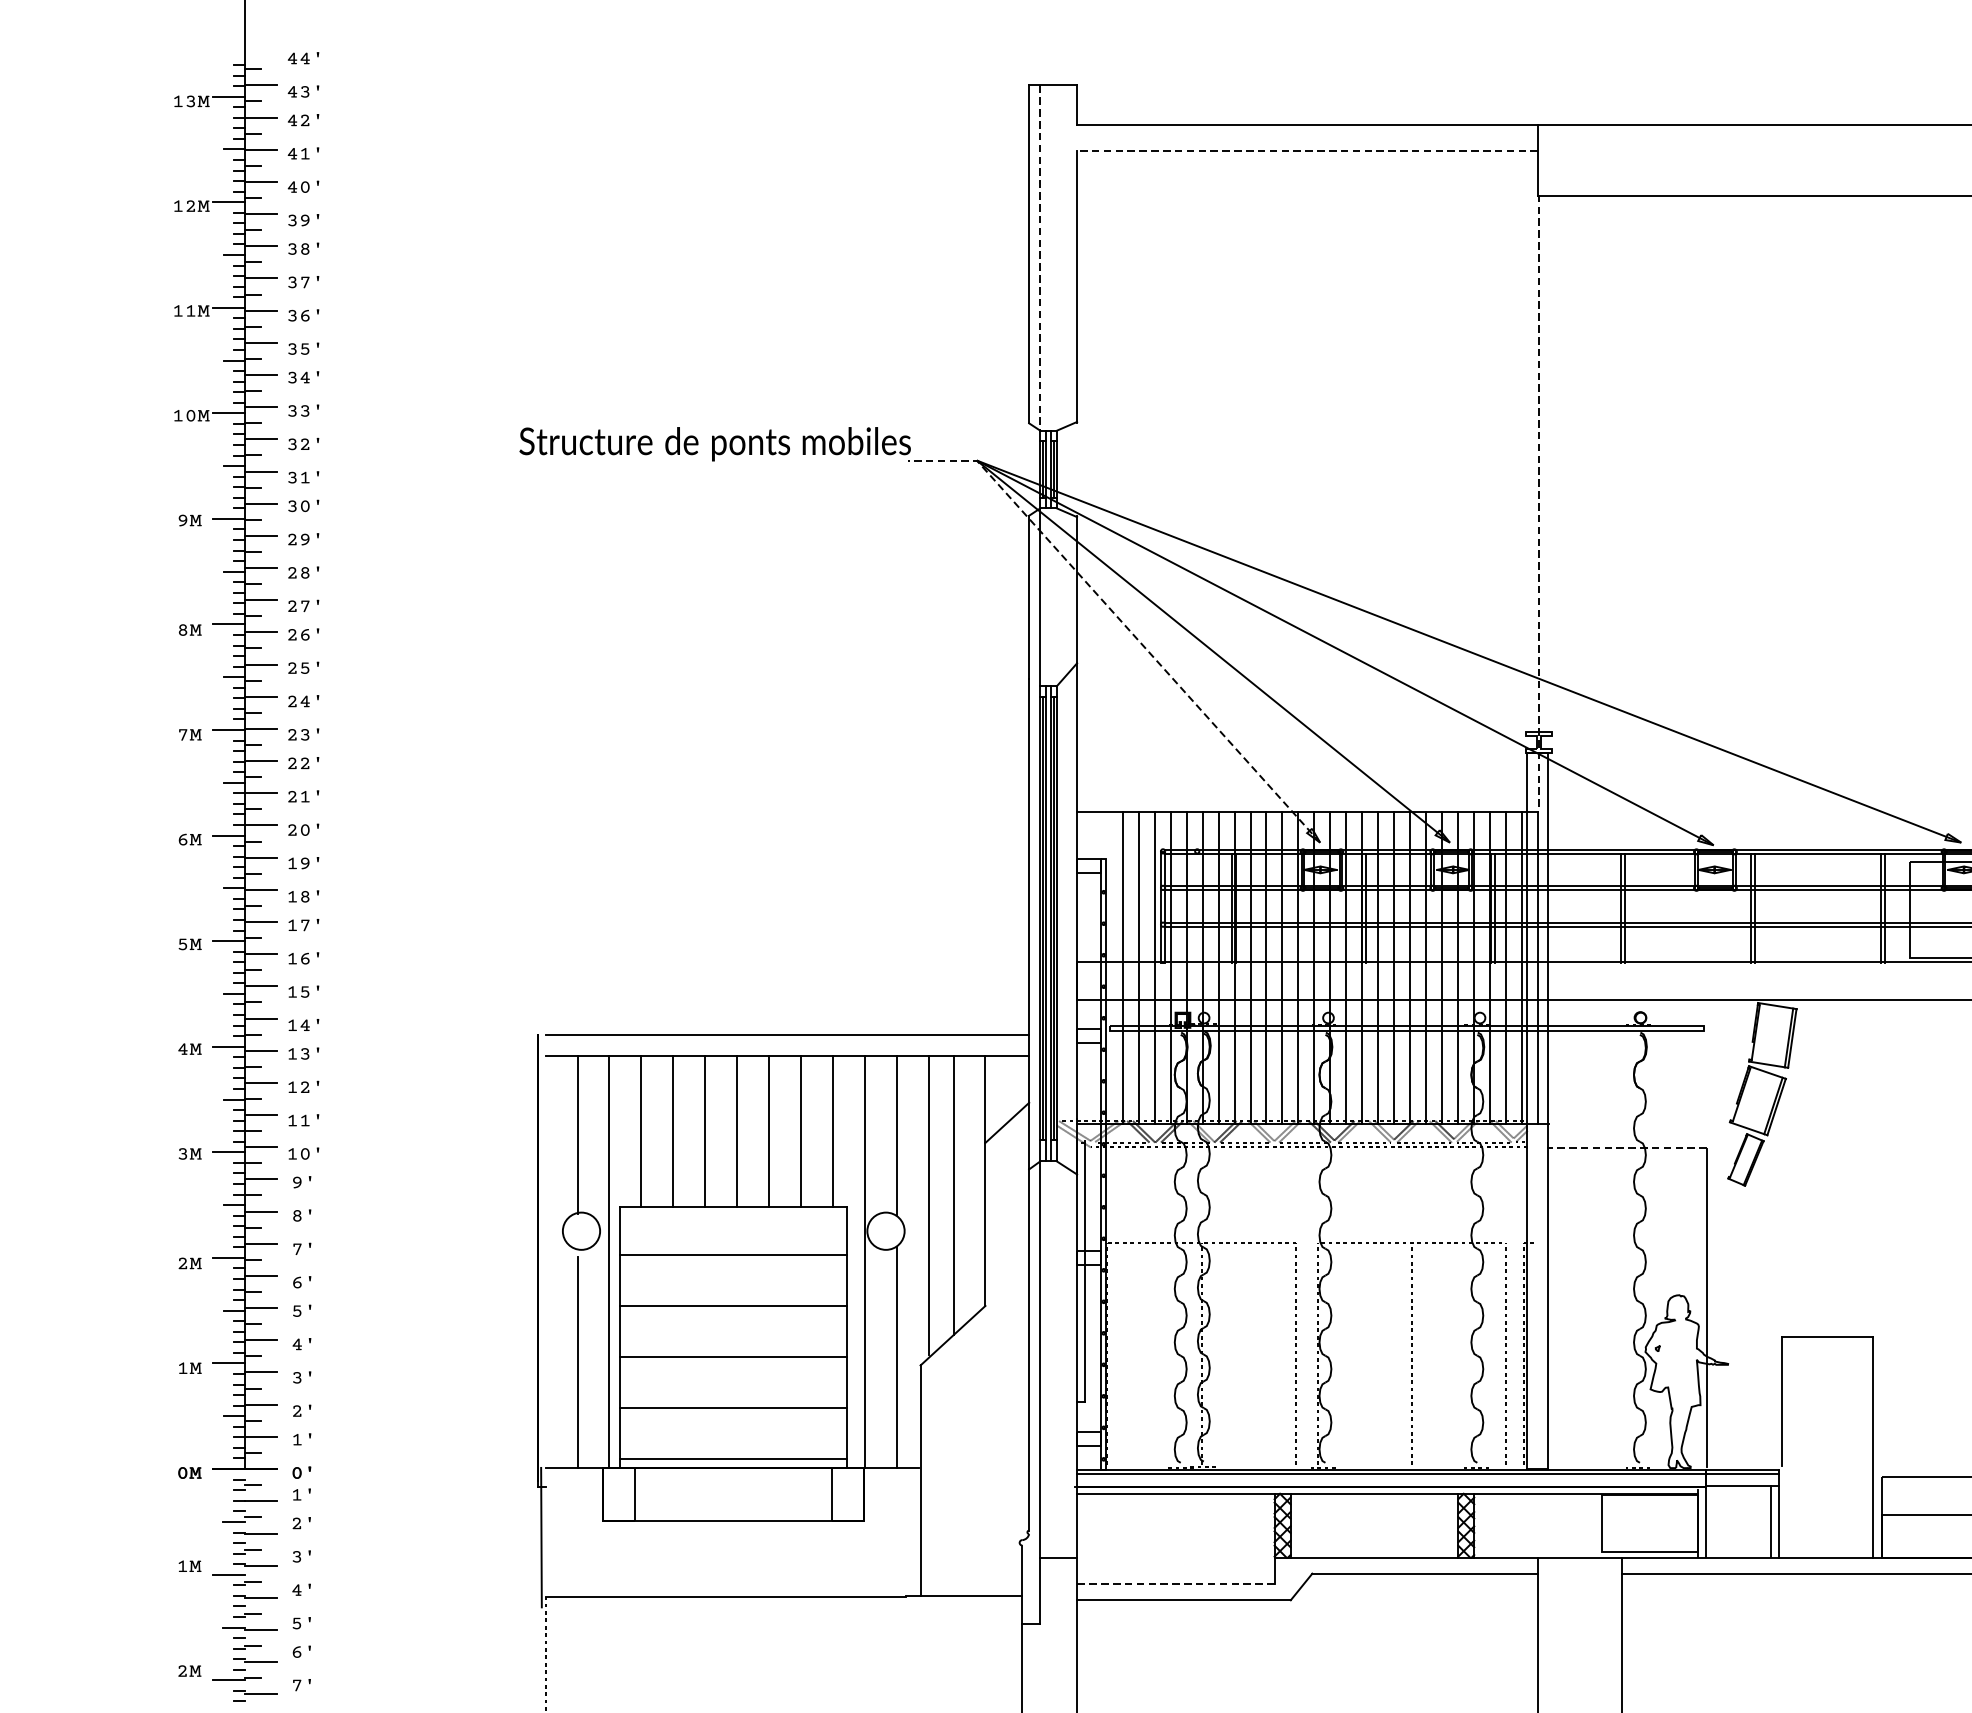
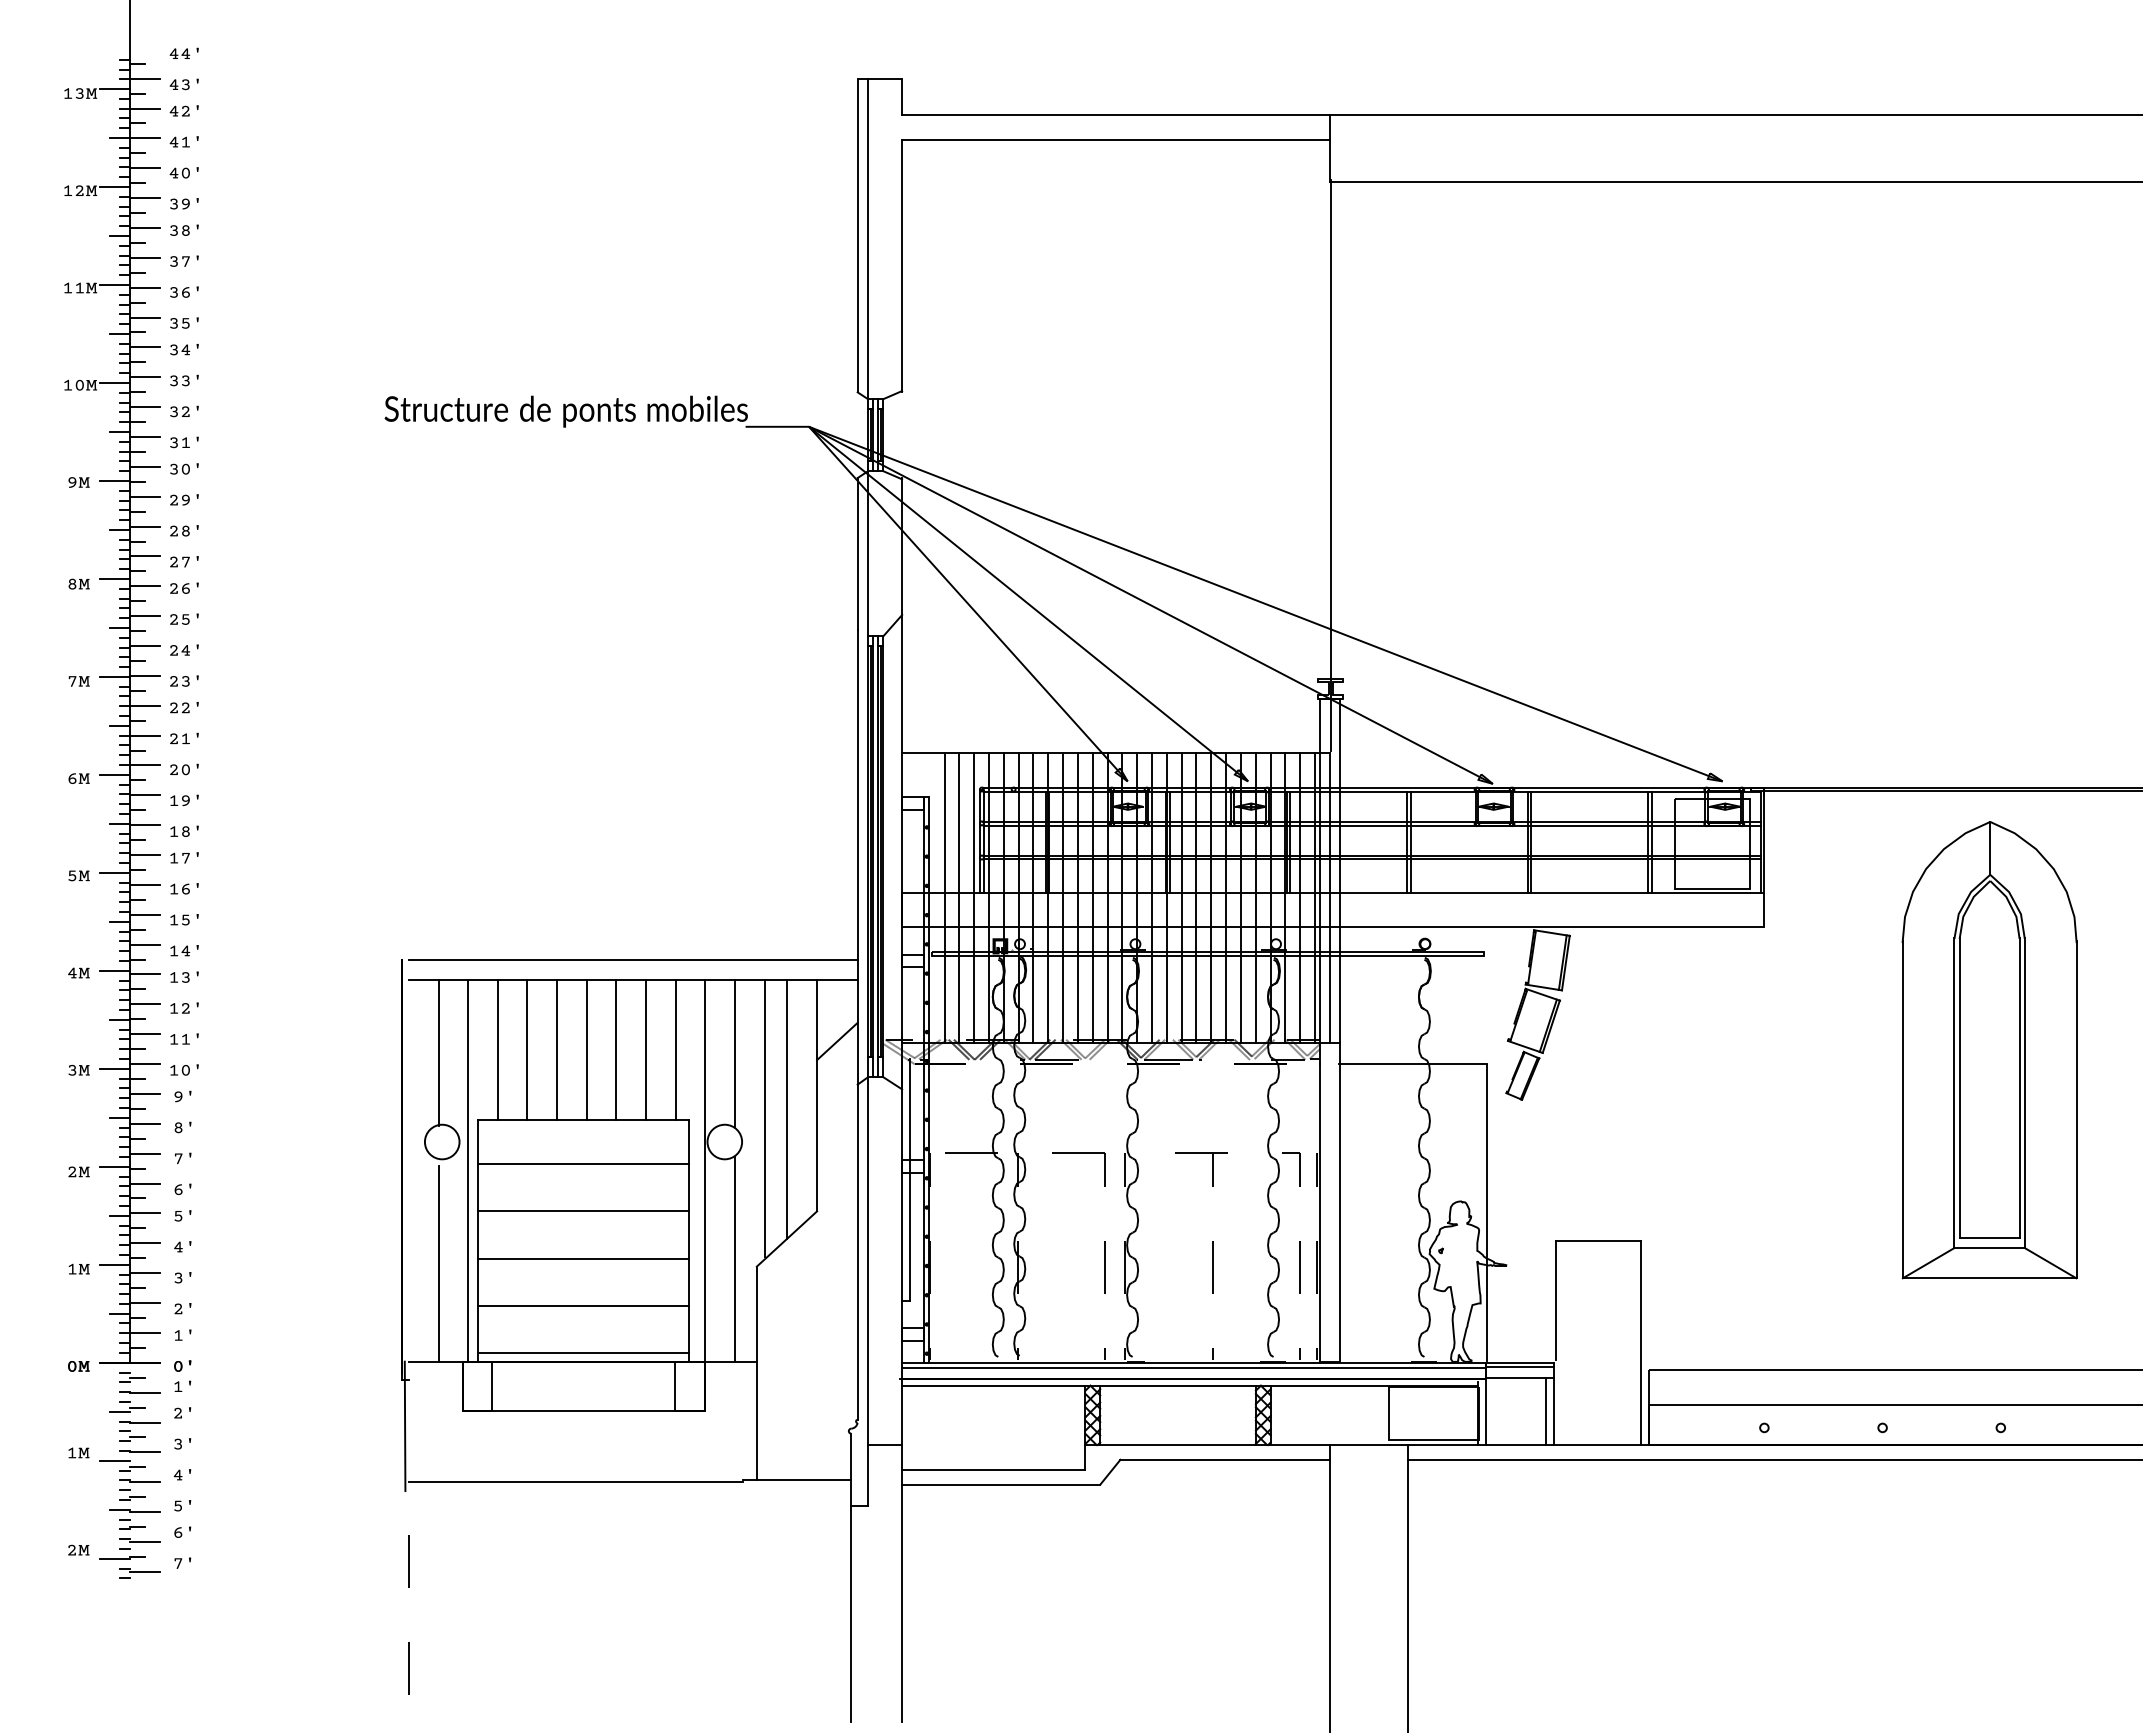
line: (1308, 151) -> (1116, 140), dashed -> solid
line: (1039, 258) -> (867, 239), dashed -> solid
line: (1538, 502) -> (1330, 465), dashed -> solid
line: (1124, 625) -> (946, 579), dashed -> solid
line: (1627, 1147) -> (1412, 1064), dashed -> solid
line: (1175, 1584) -> (993, 1469), dashed -> solid

